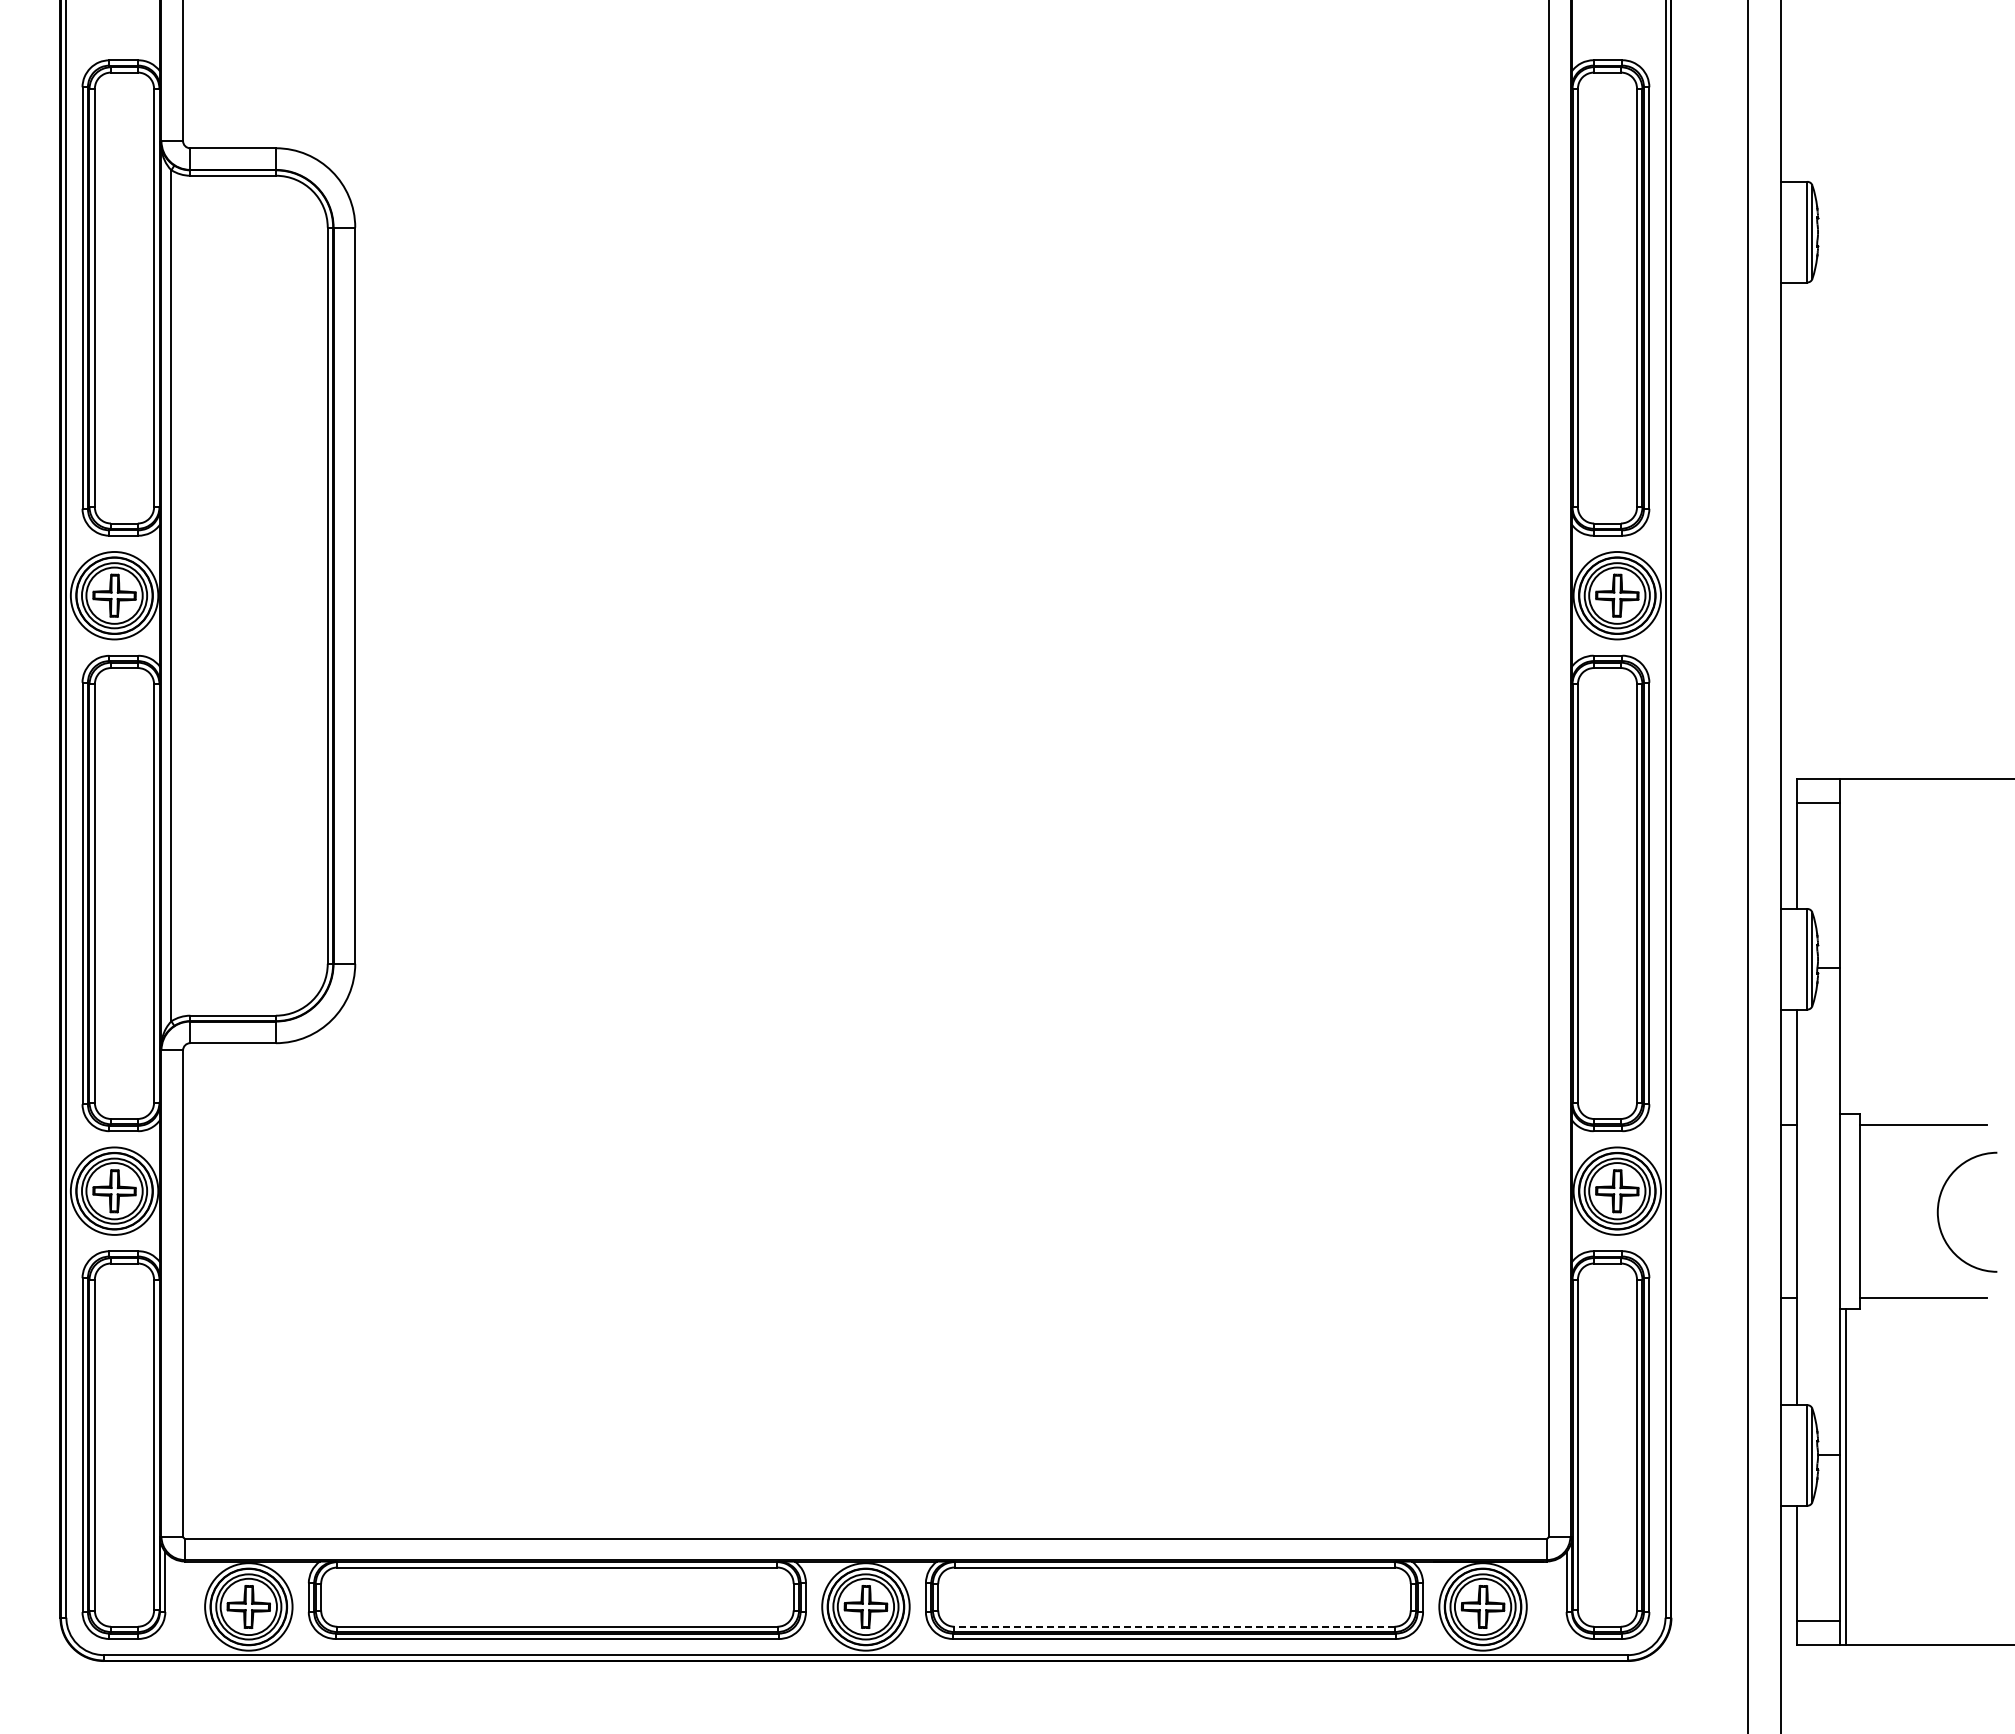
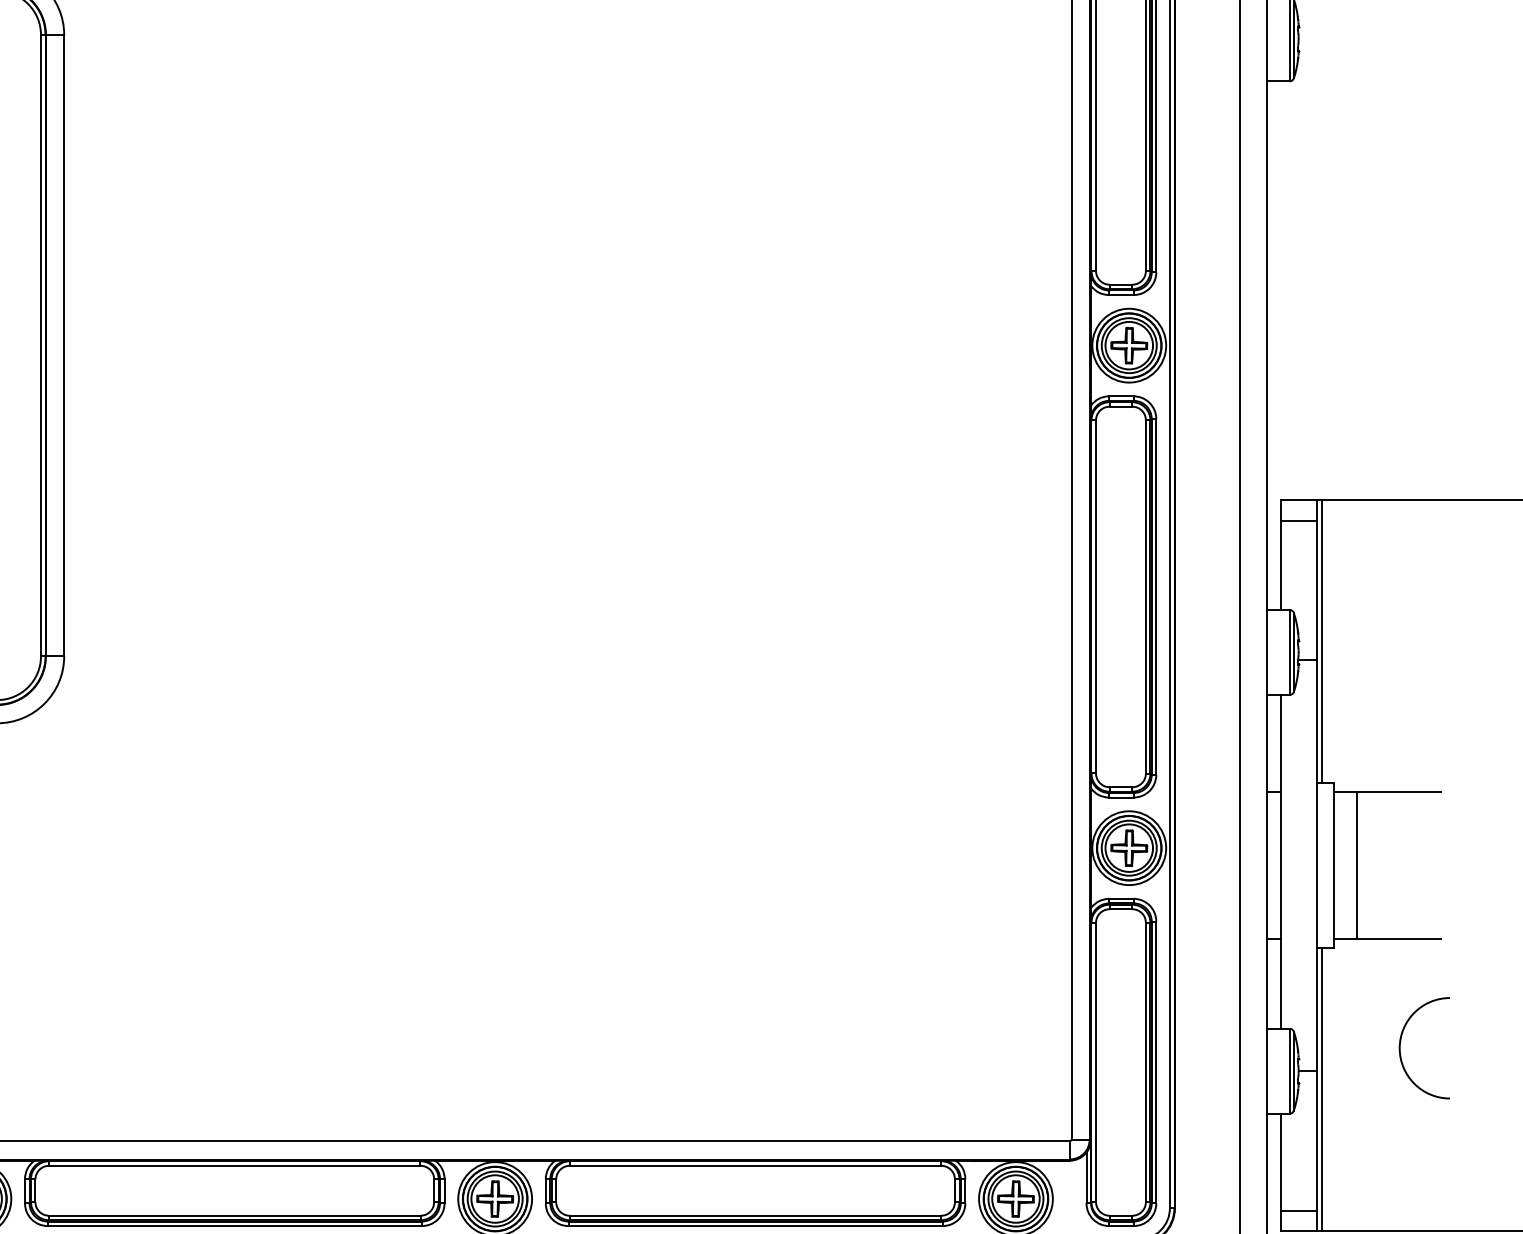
line: (1845, 946) -> (1321, 641), added
arc: (1939, 1205) -> (1401, 1042), moved
line: (1886, 1211) -> (1356, 865), added
line: (1174, 1626) -> (755, 1215), dashed -> solid

